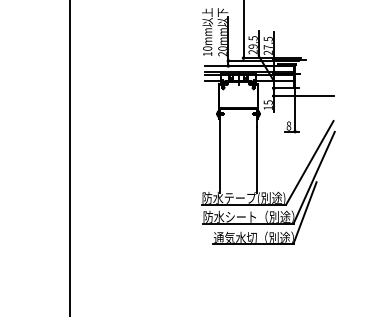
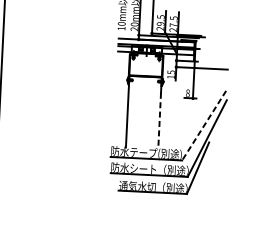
line: (257, 160) -> (159, 121), solid -> dashed
line: (309, 163) -> (203, 126), solid -> dashed

